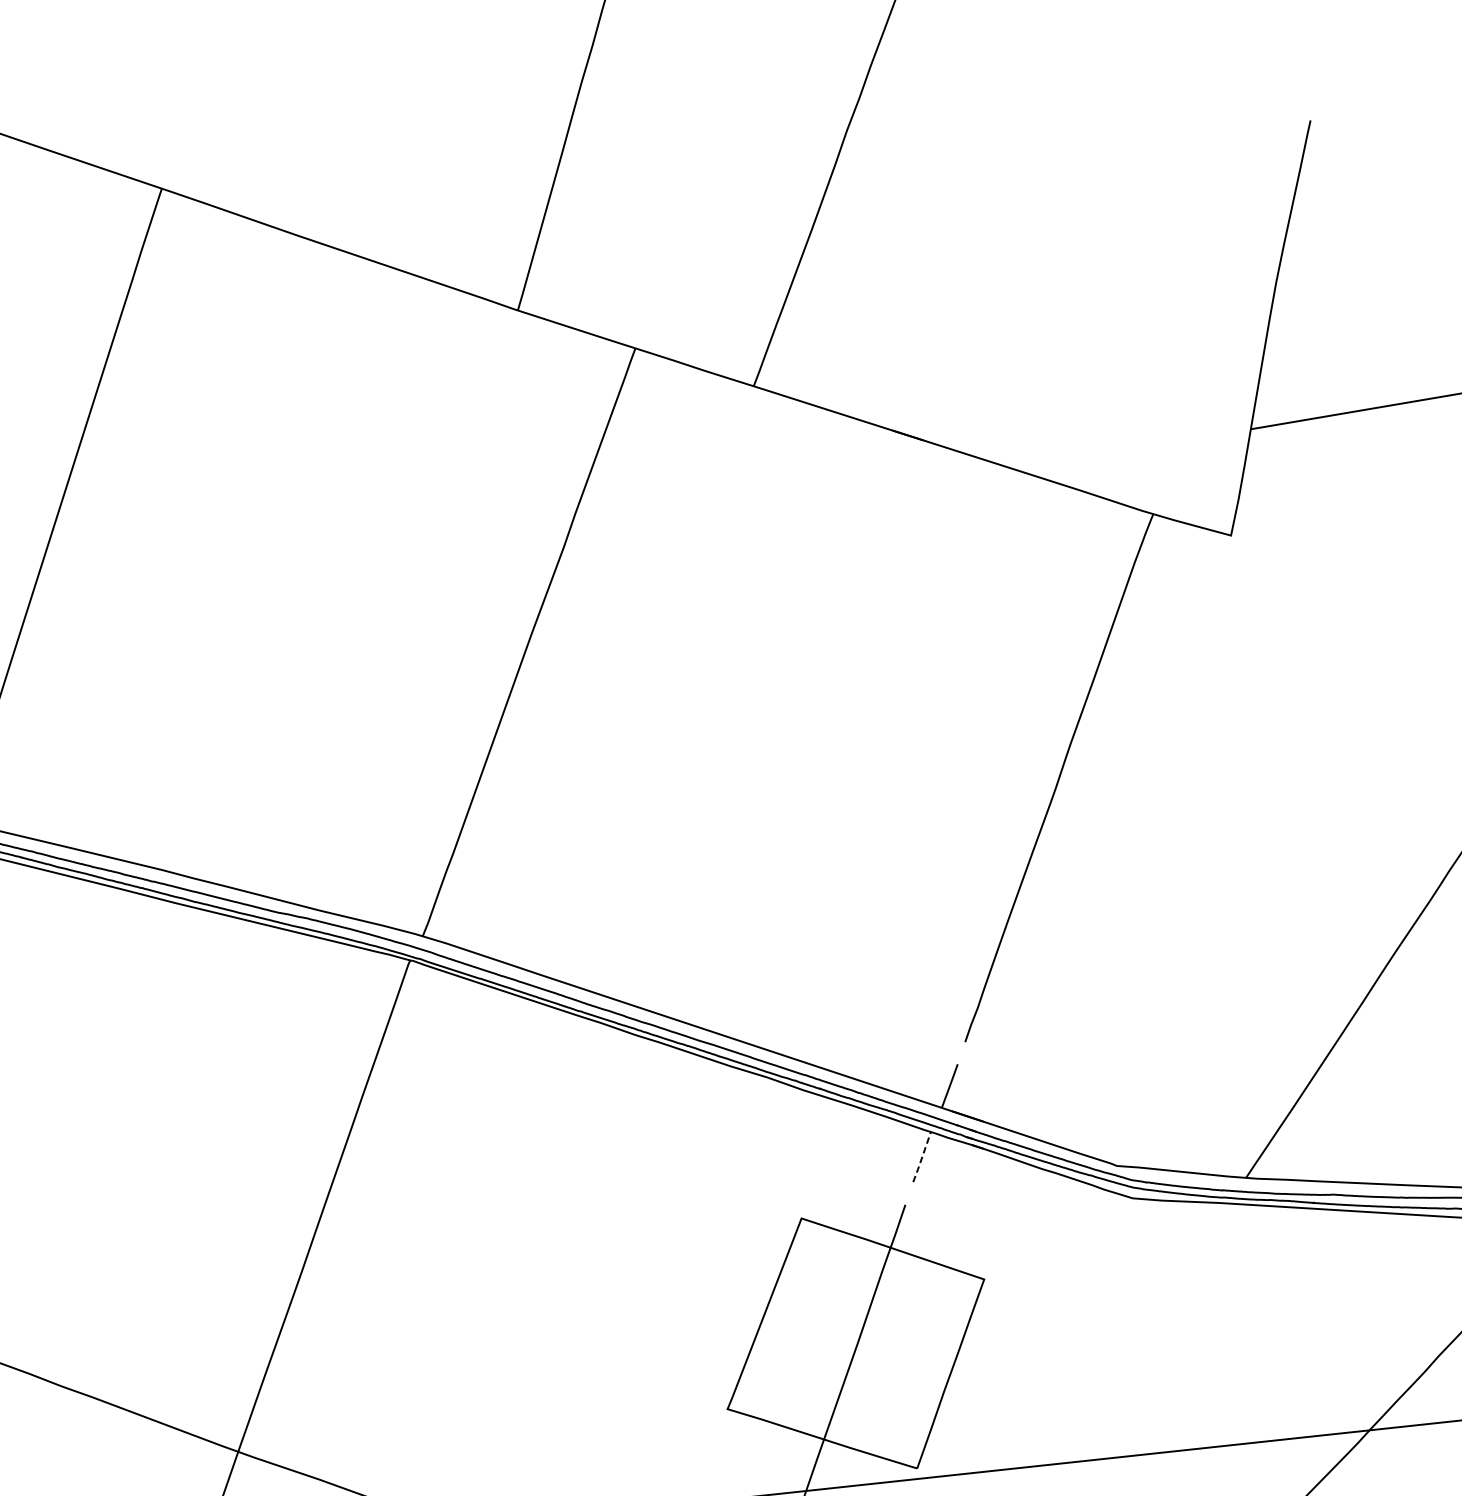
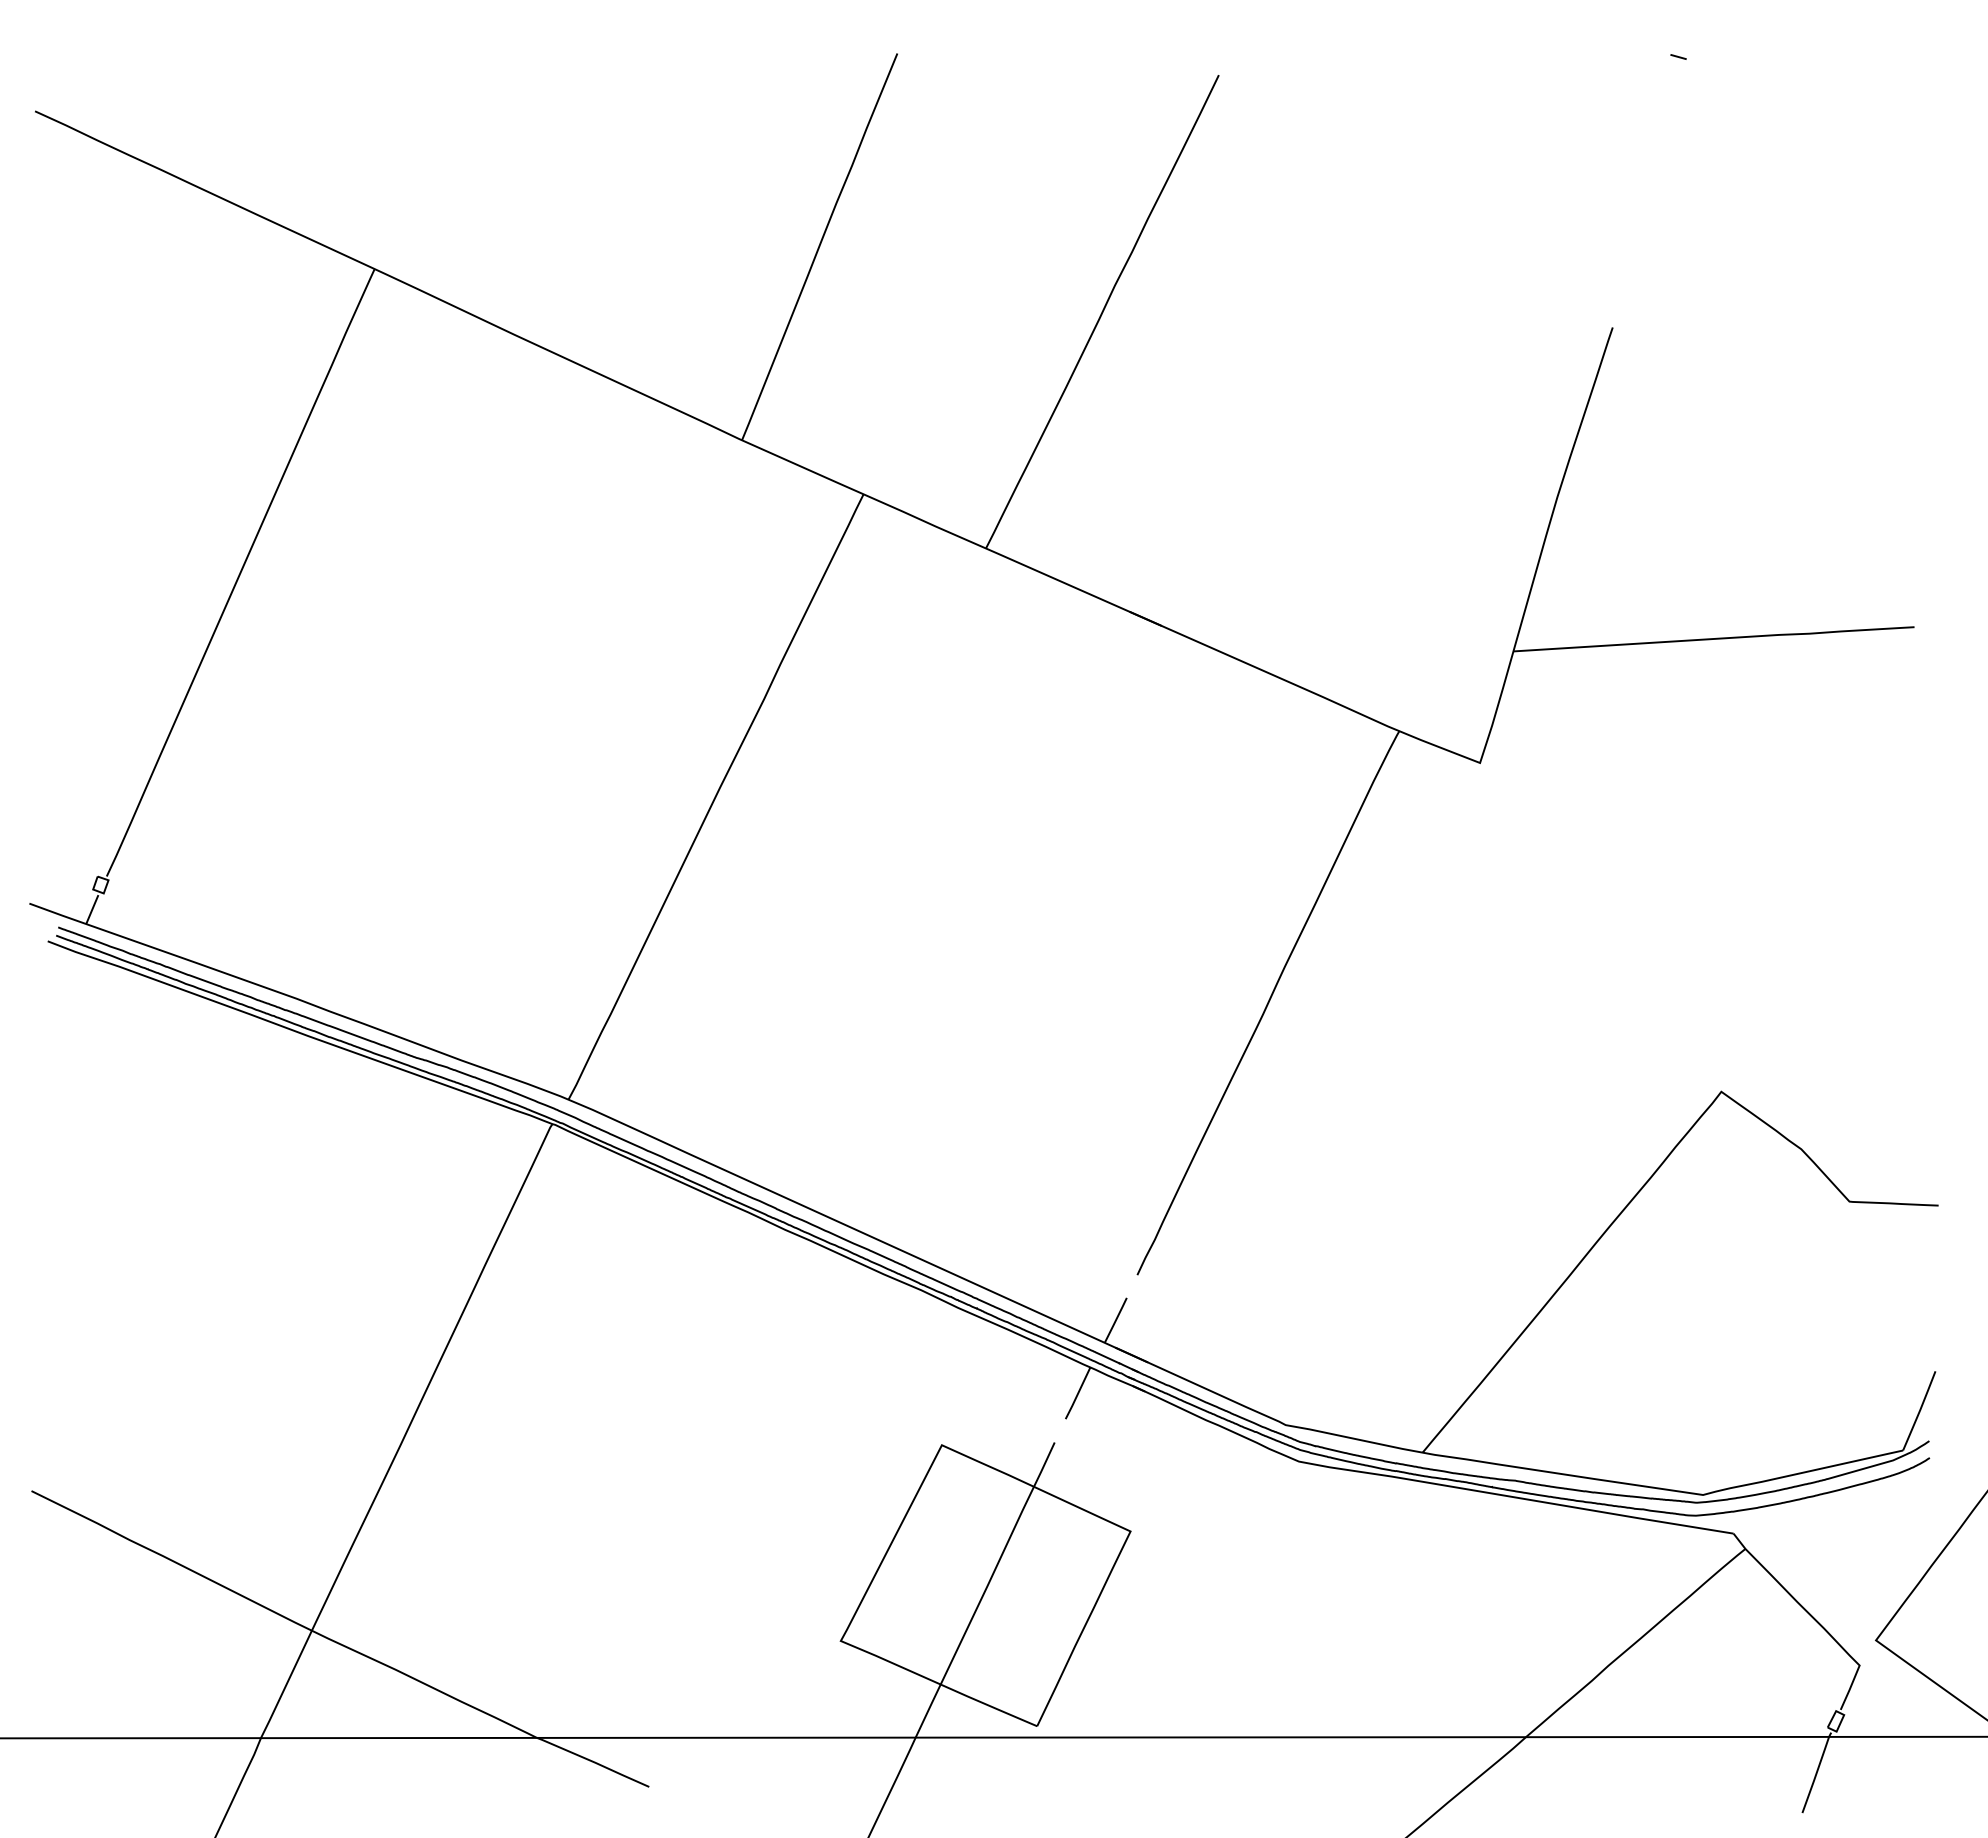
line: (922, 1157) -> (1078, 1393), dashed -> solid

